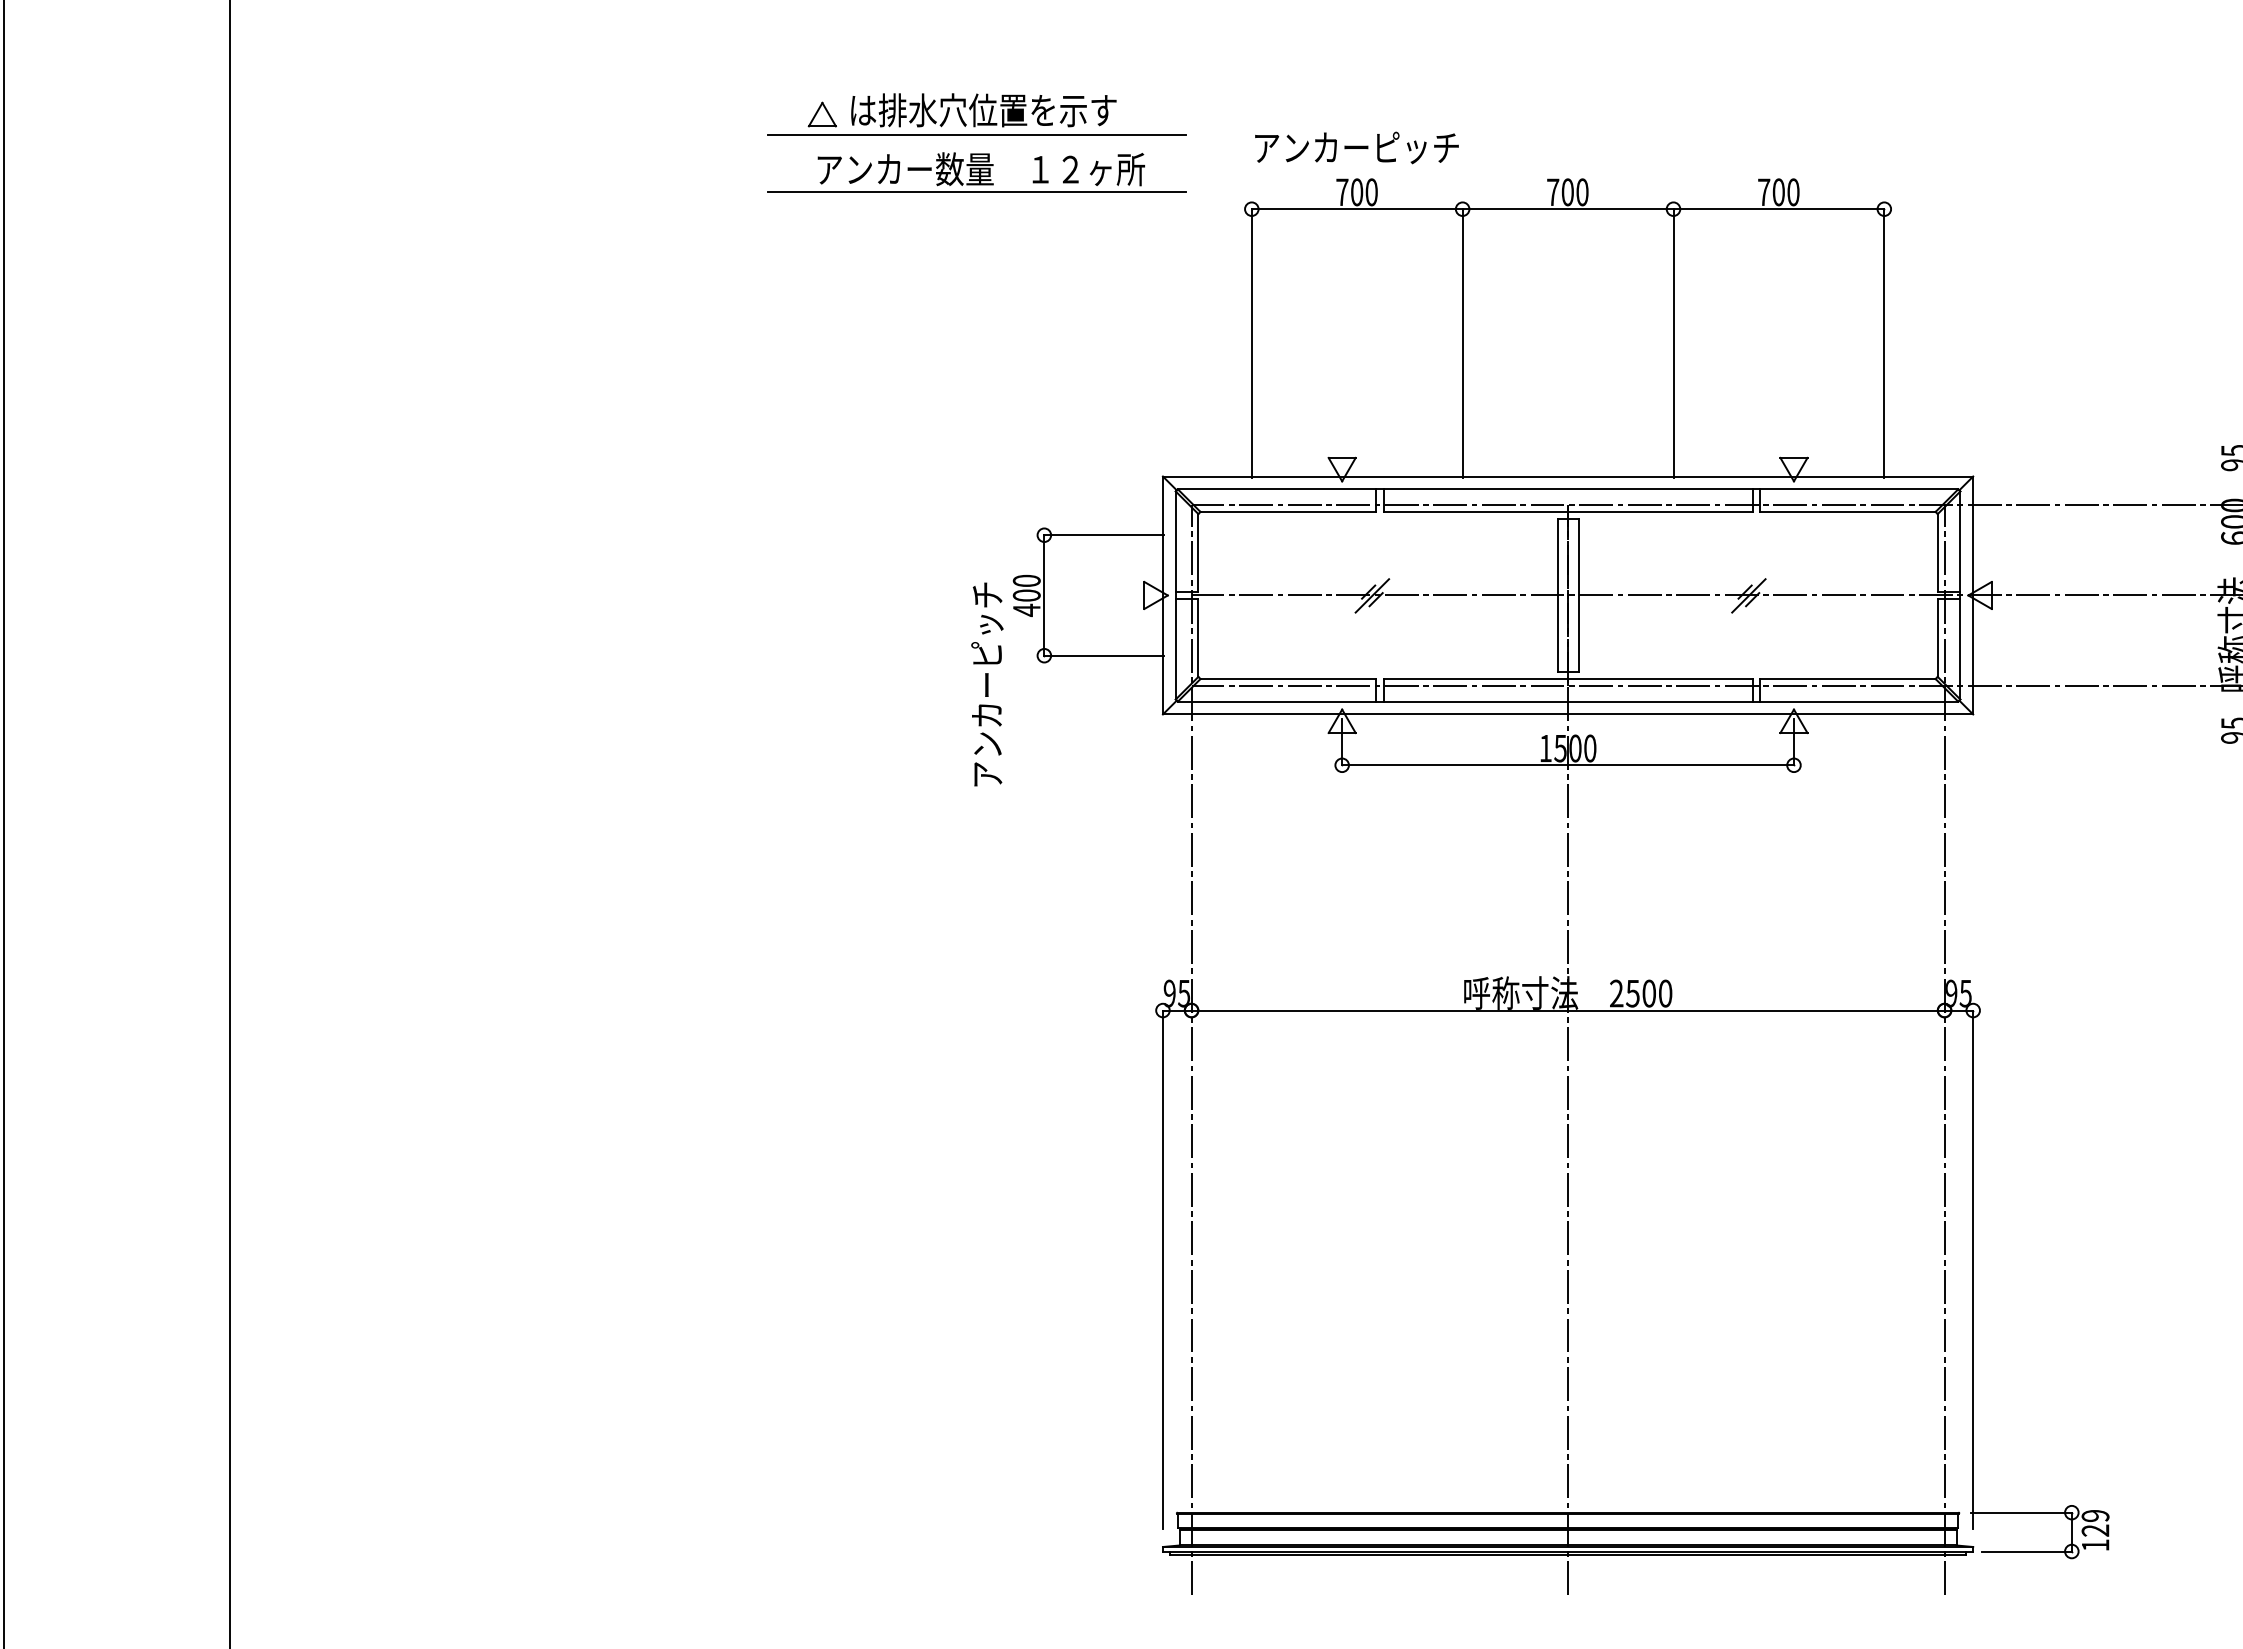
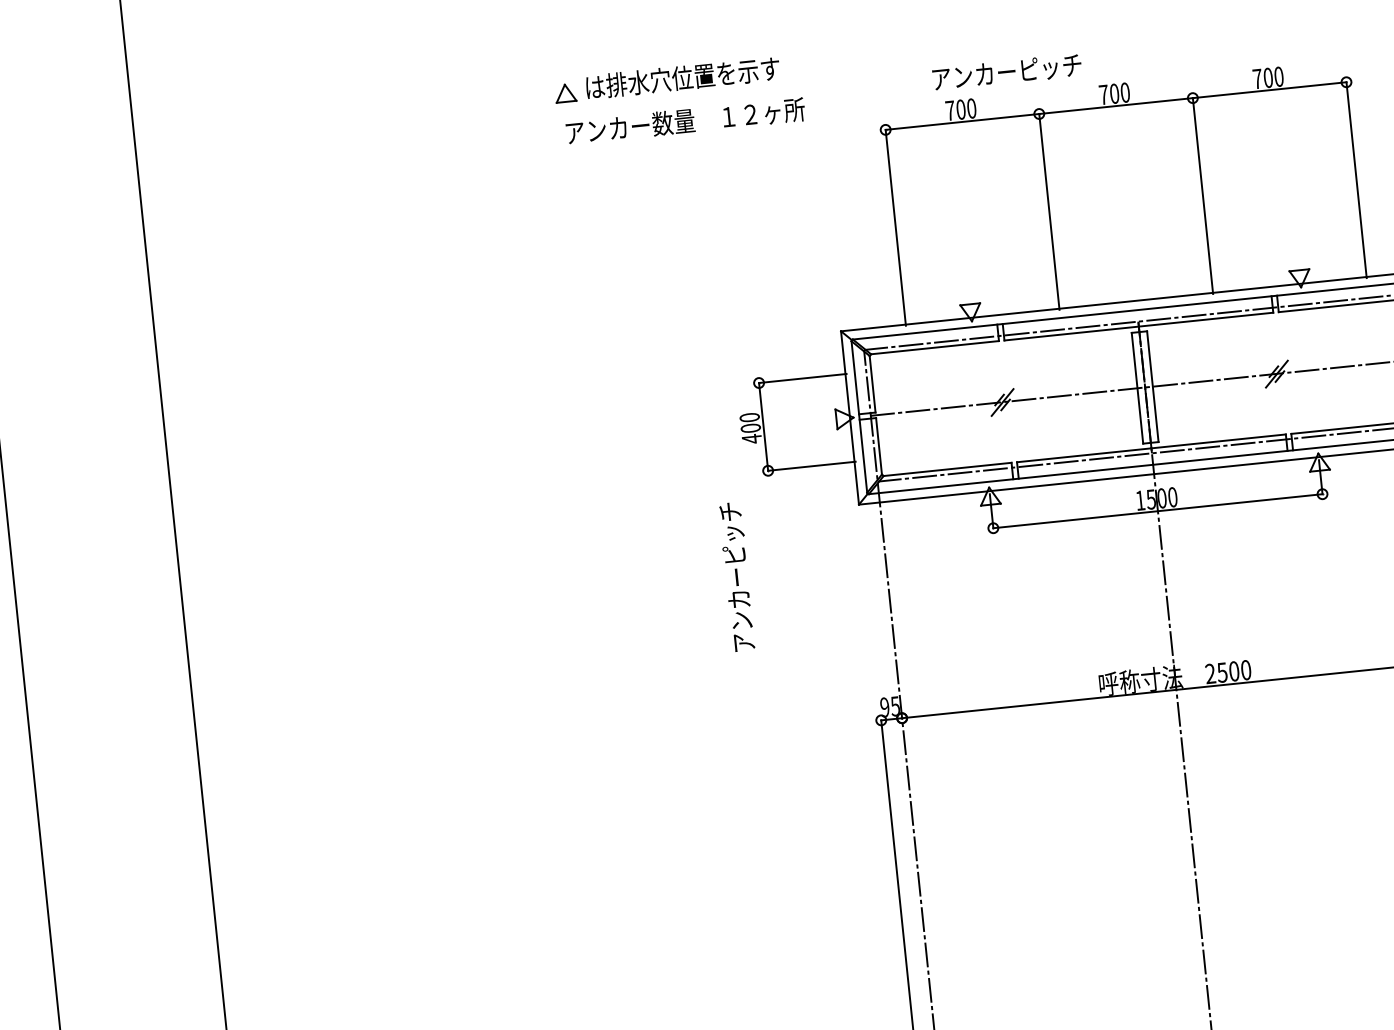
line: (976, 134) -> (679, 96), removed
text: (1356, 147) -> (1006, 71), moved
line: (976, 191) -> (683, 137), removed
text: (987, 684) -> (737, 576), moved

